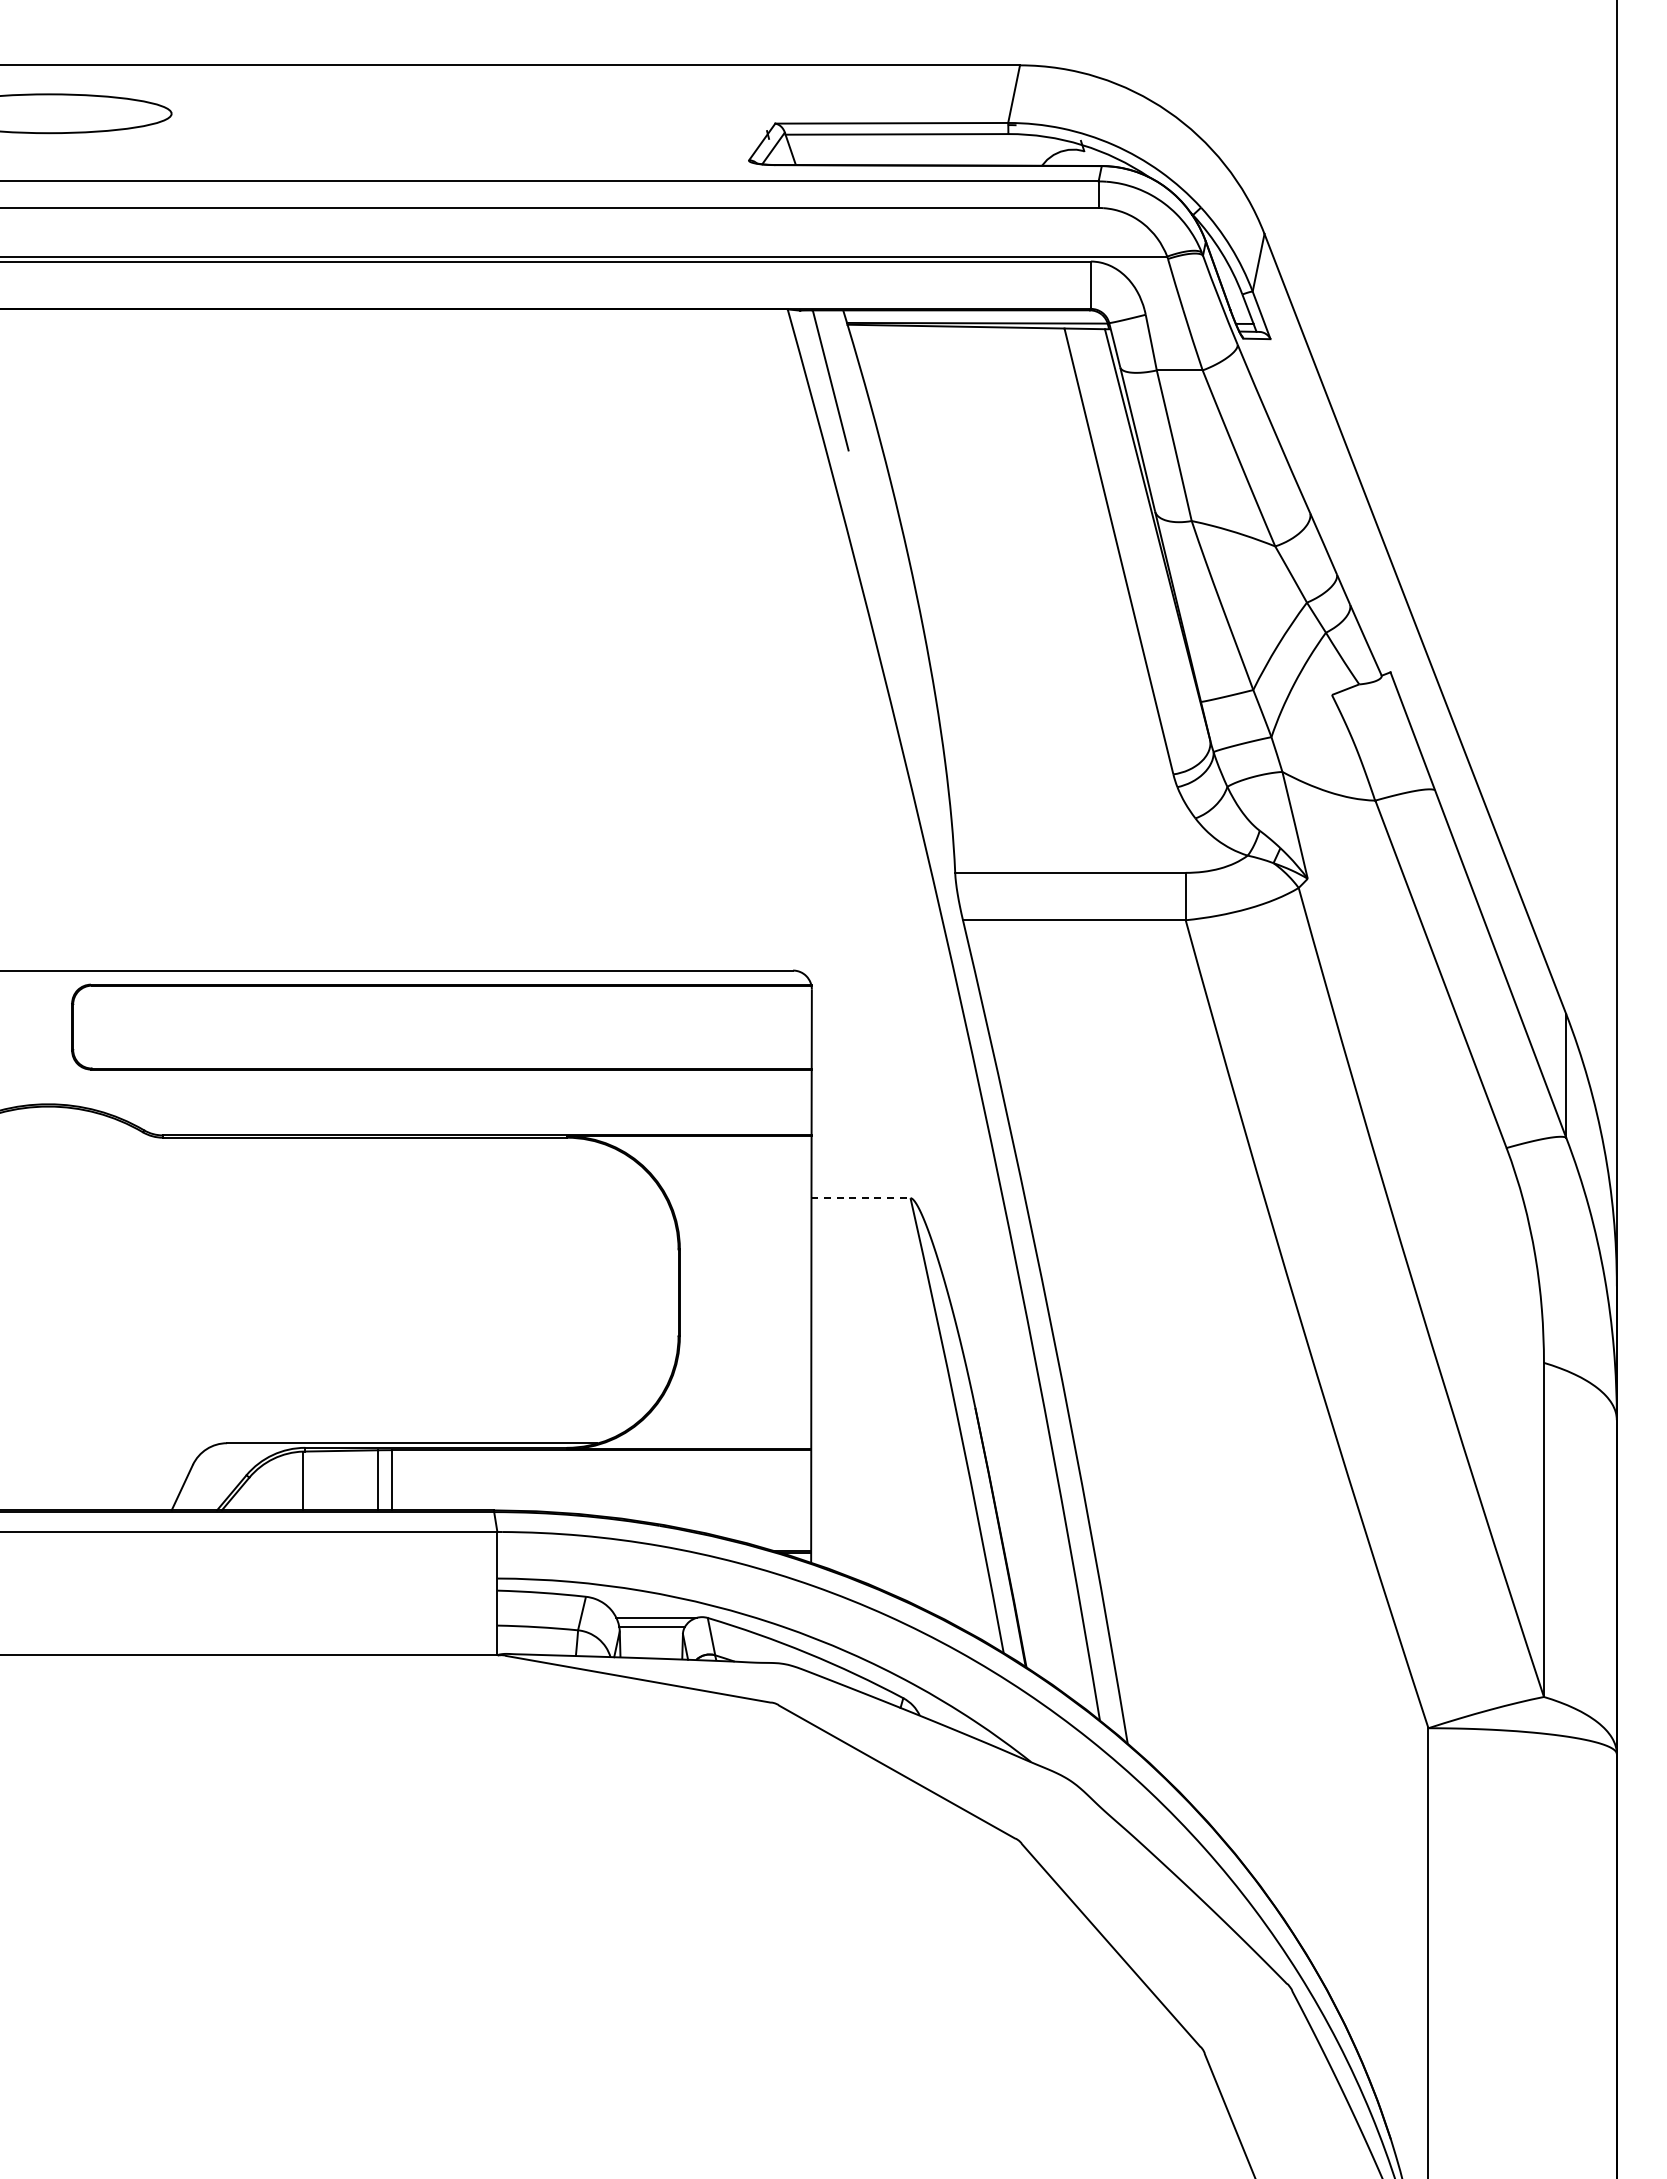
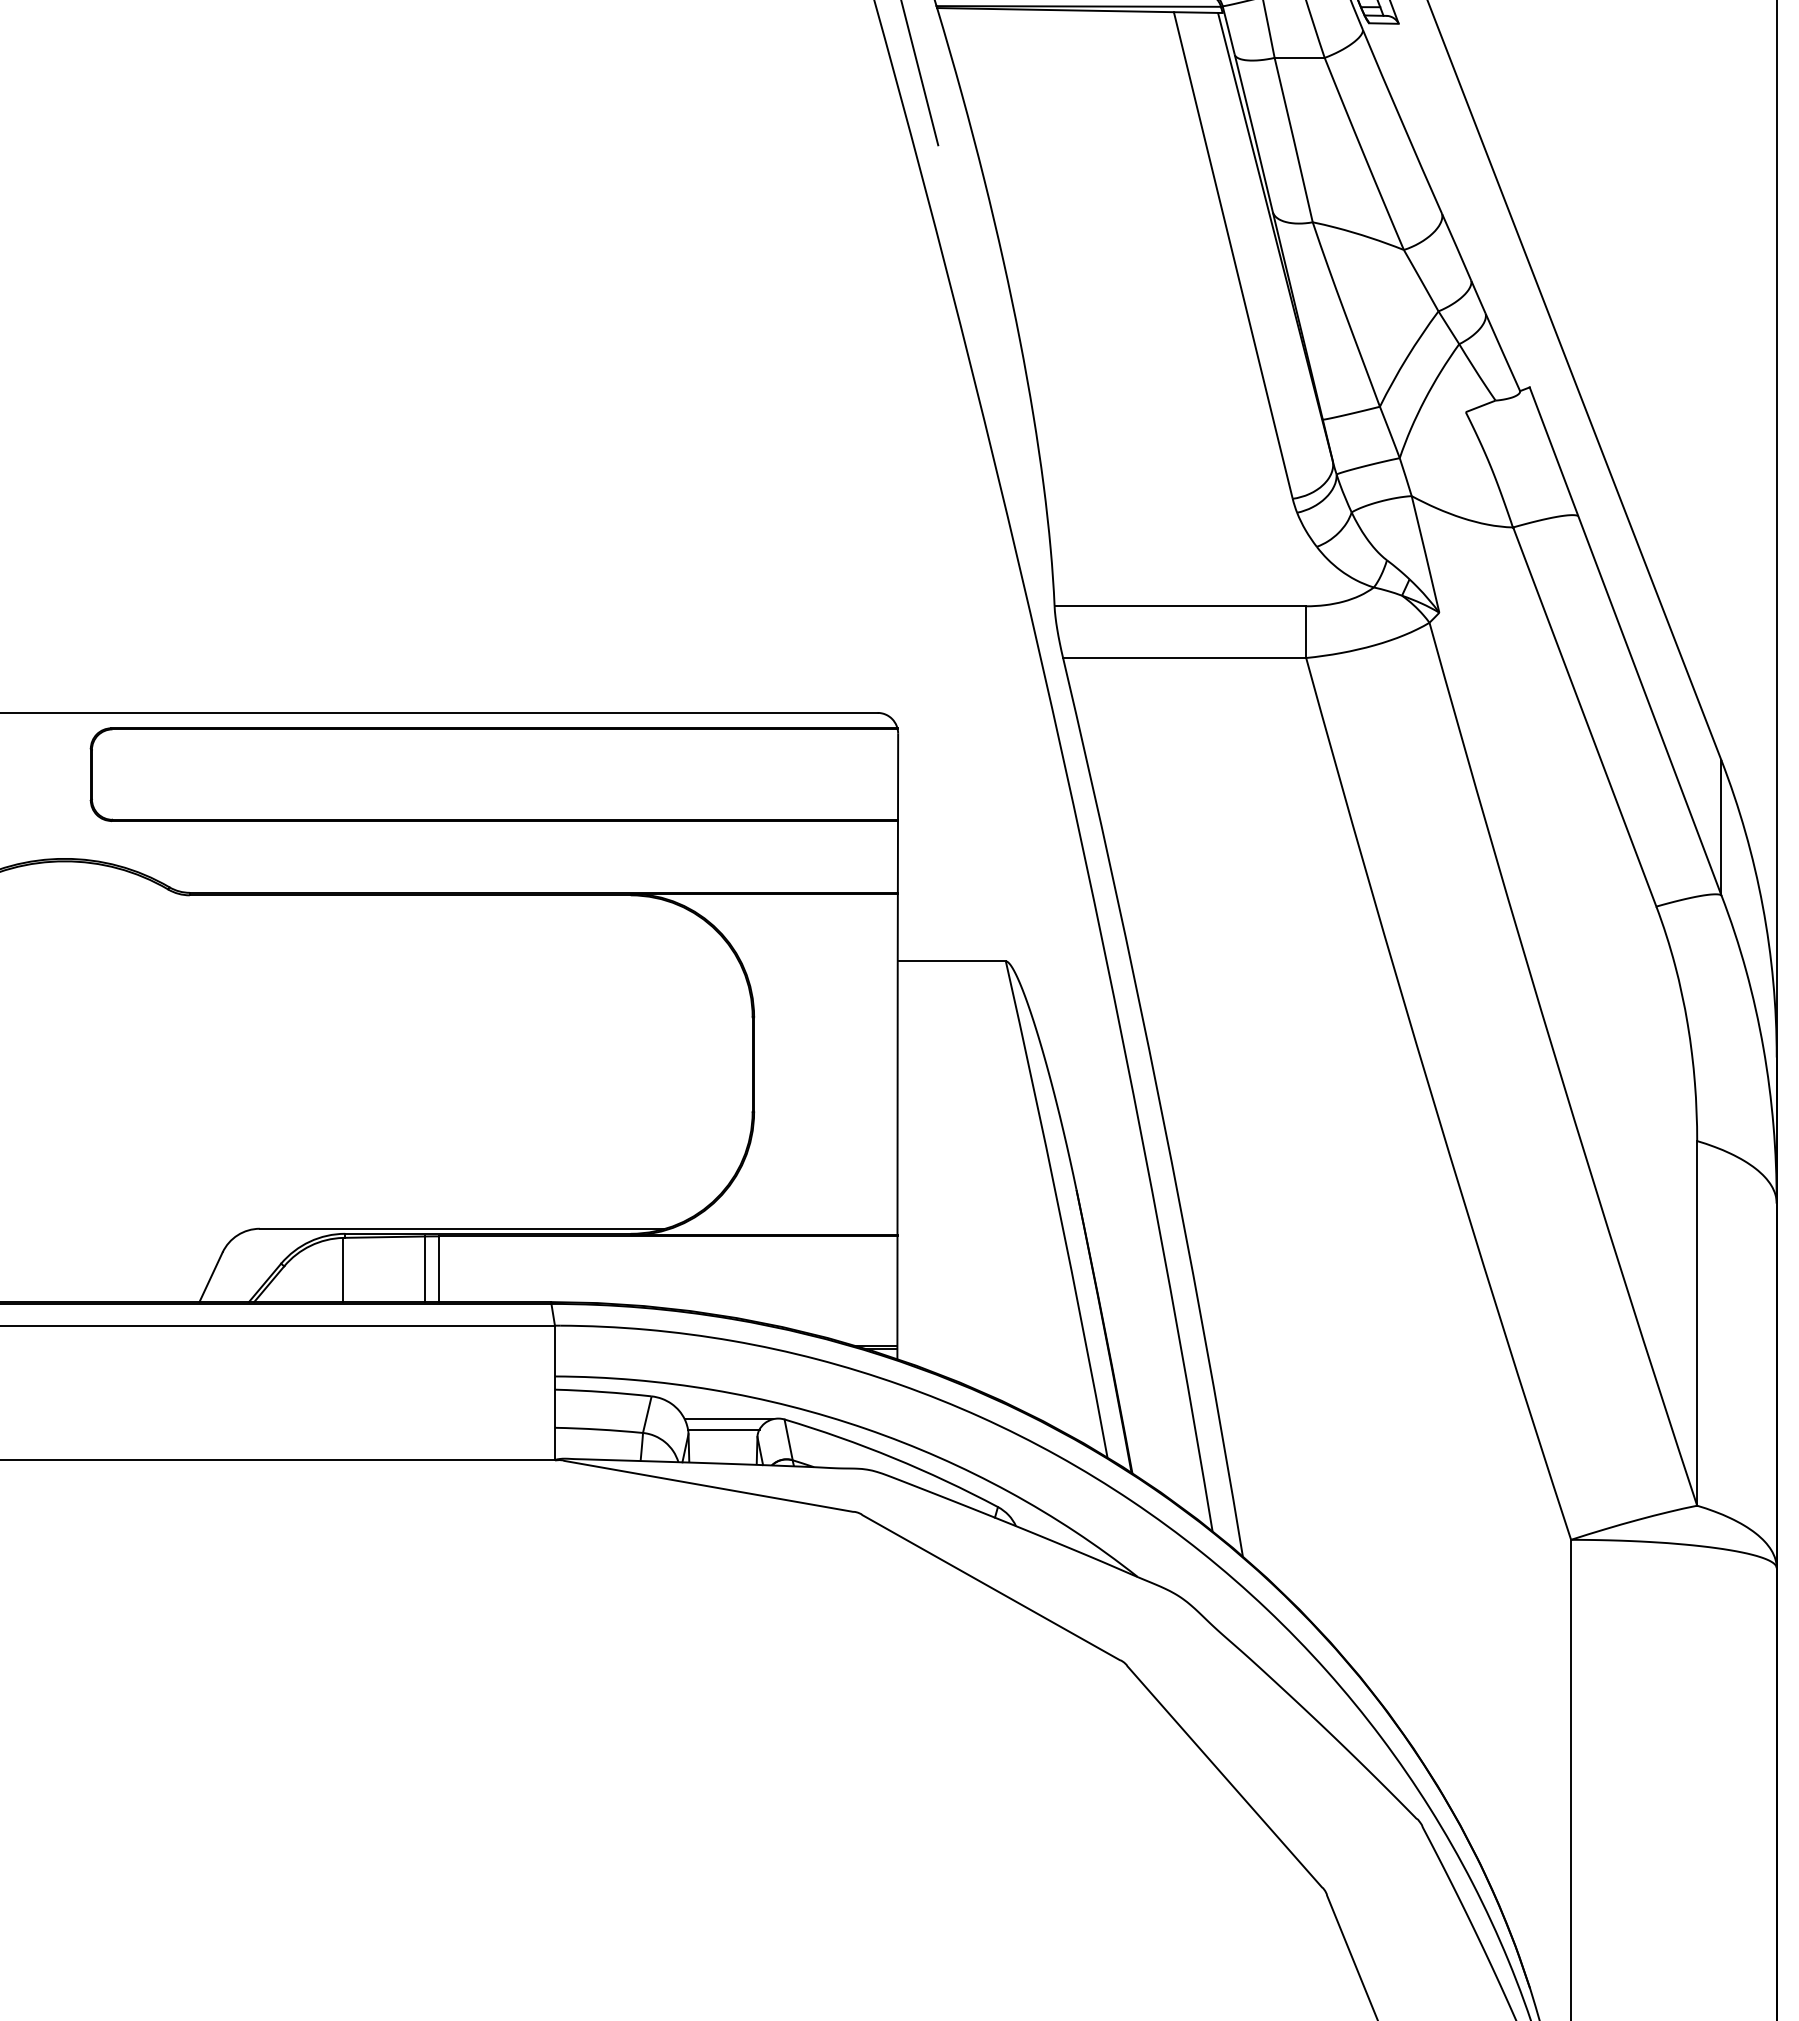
line: (861, 1198) -> (952, 961), dashed -> solid

